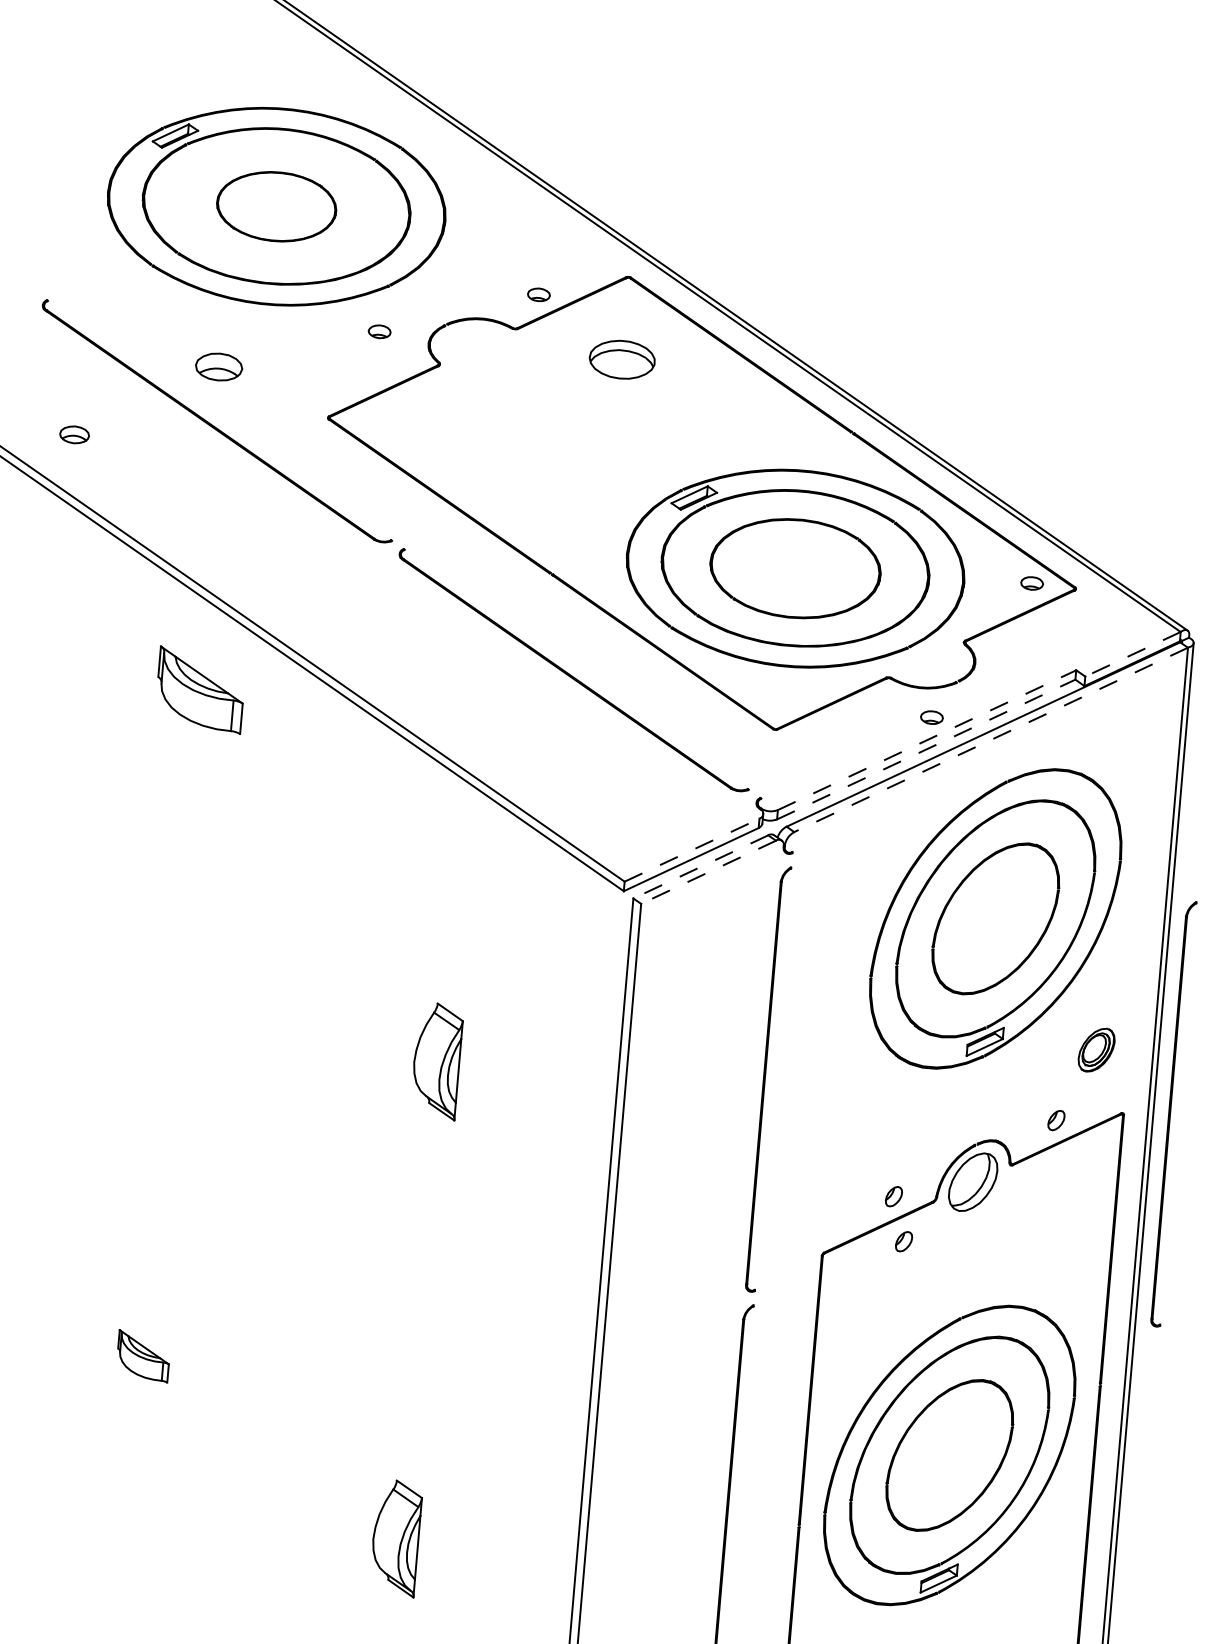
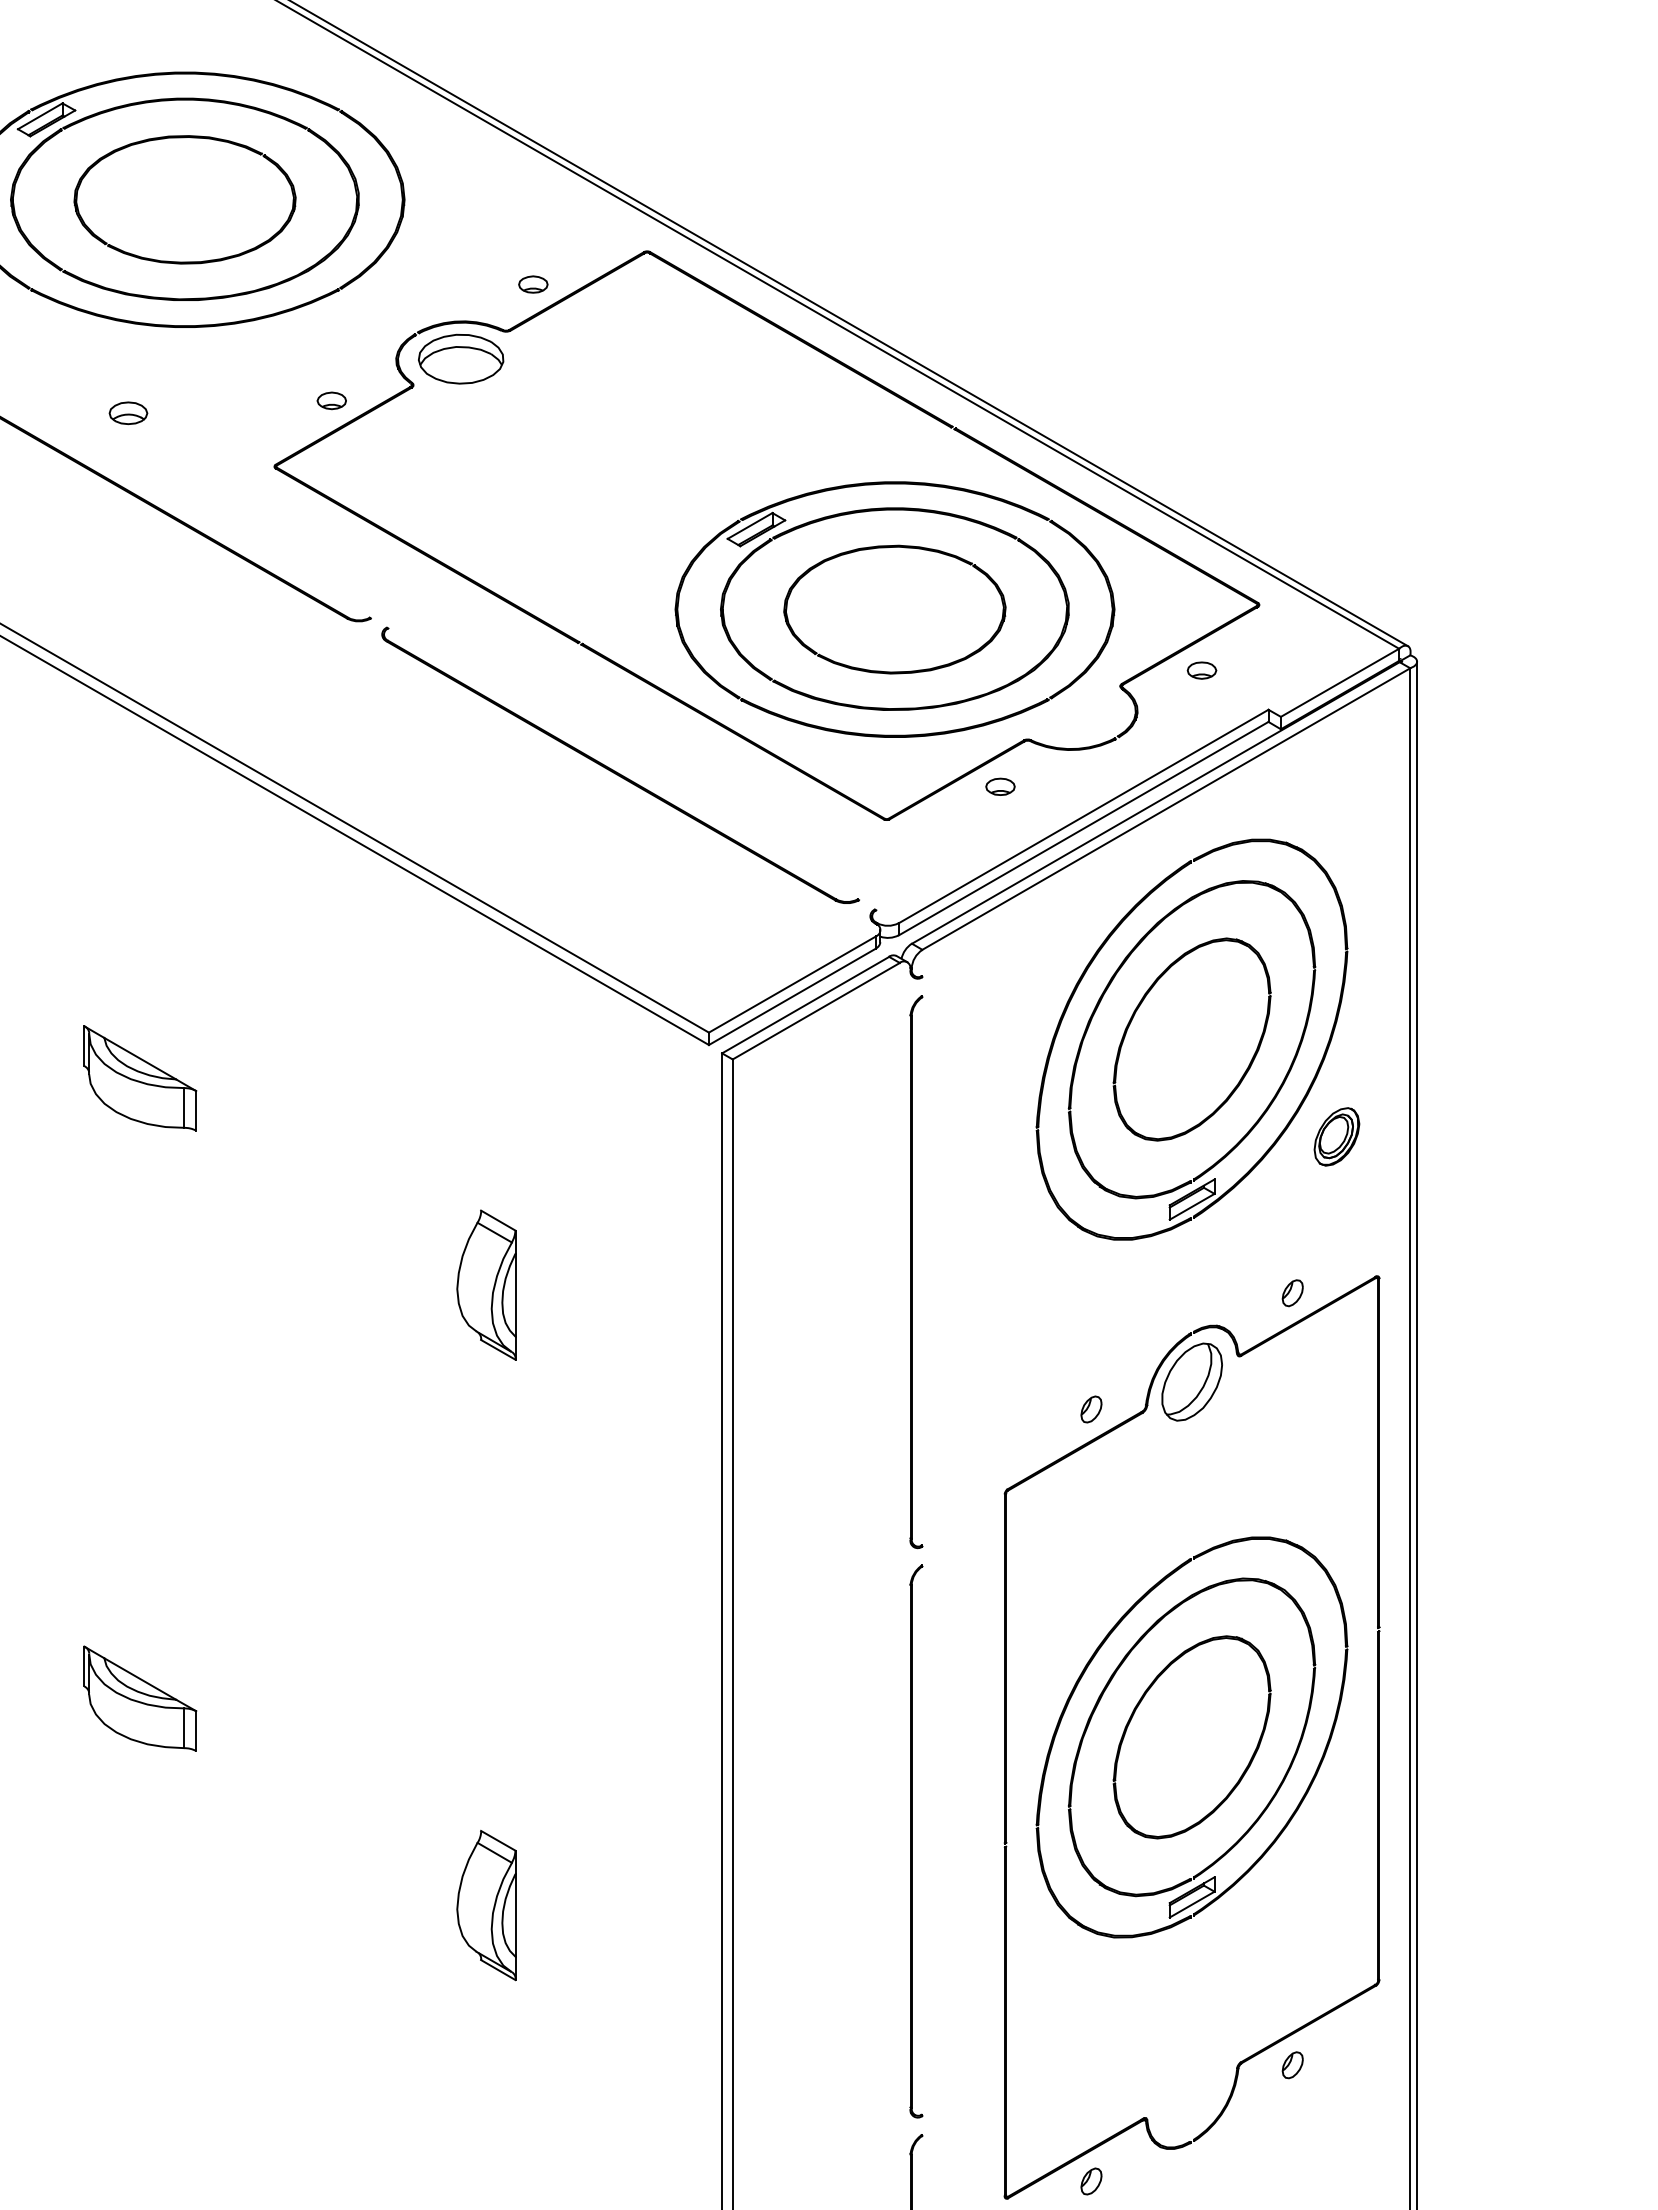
part: (276, 206) -> (184, 199), size x1.43
part: (379, 331) -> (331, 400), moved
part: (622, 359) -> (461, 358), moved
part: (219, 367) -> (128, 413), size x0.62
part: (1031, 583) -> (1201, 670), moved
line: (1132, 654) -> (1339, 683), dashed -> solid
part: (200, 690) -> (140, 1078), moved
part: (931, 717) -> (1000, 786), moved
line: (927, 740) -> (1084, 816), dashed -> solid
line: (991, 740) -> (1166, 809), dashed -> solid
line: (926, 749) -> (1084, 828), dashed -> solid
line: (692, 850) -> (792, 984), dashed -> solid
line: (700, 867) -> (805, 1005), dashed -> solid
line: (707, 872) -> (815, 1011), dashed -> solid
part: (1096, 1049) -> (1336, 1136), moved
part: (1173, 1114) -> (1443, 1272), removed
part: (904, 1241) -> (1109, 1466), removed
part: (143, 1356) -> (140, 1698), size x1.67

